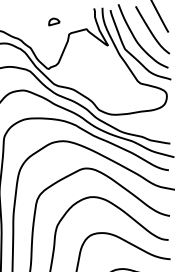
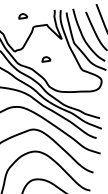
part: (91, 74) -> (46, 59), added

